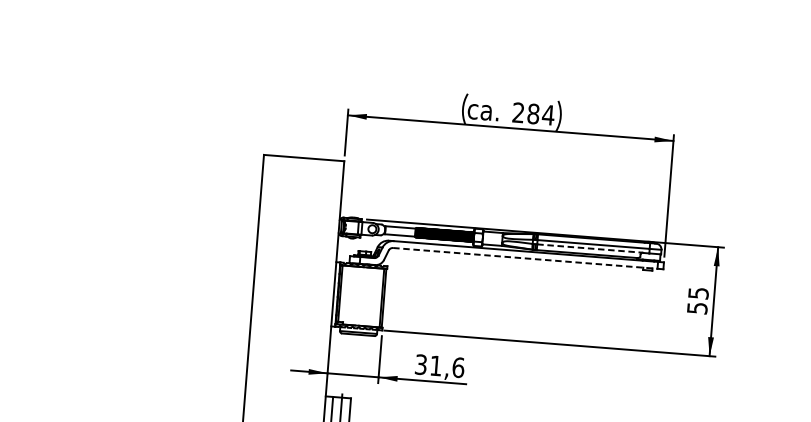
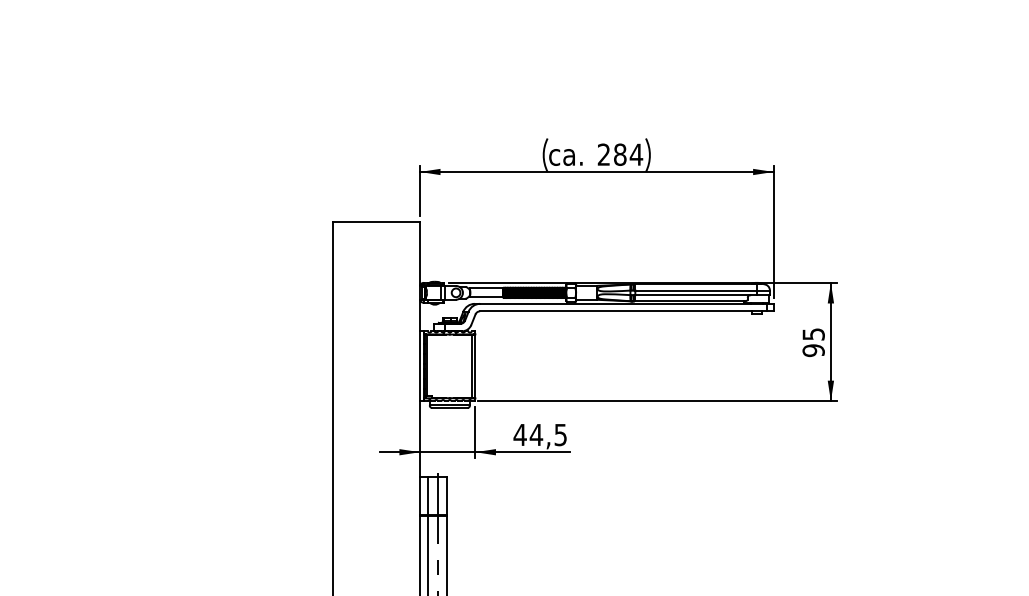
line: (590, 248) -> (693, 295), dashed -> solid
line: (525, 258) -> (623, 311), dashed -> solid
text: (697, 308) -> (813, 350), 55 -> 95
text: (439, 365) -> (540, 434), 31,6 -> 44,5

